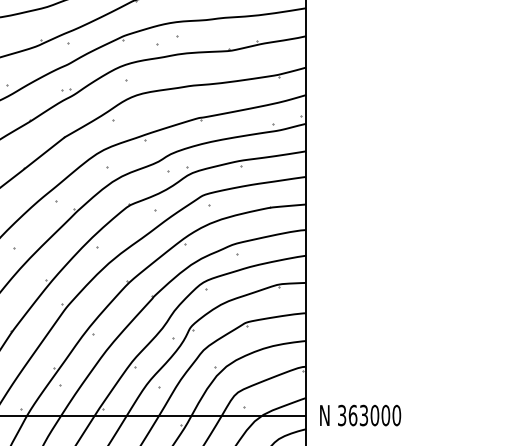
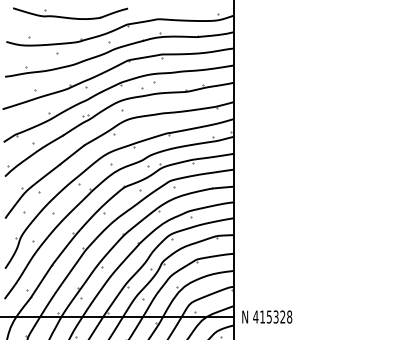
text: (369, 414) -> (272, 316), 363000 -> 415328

